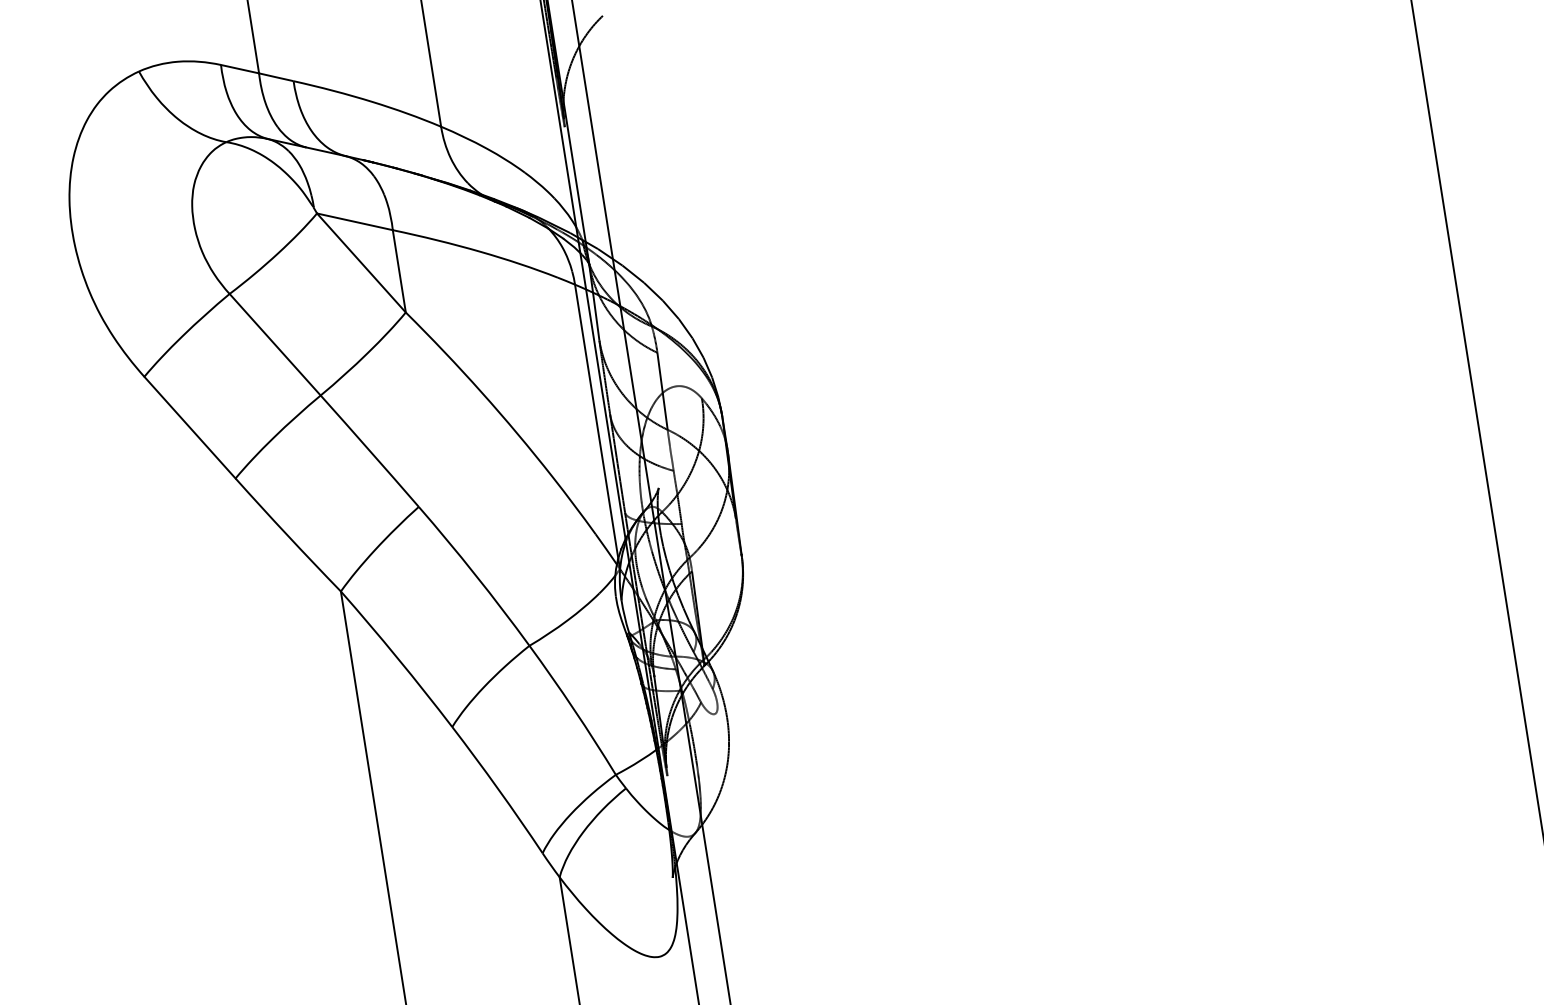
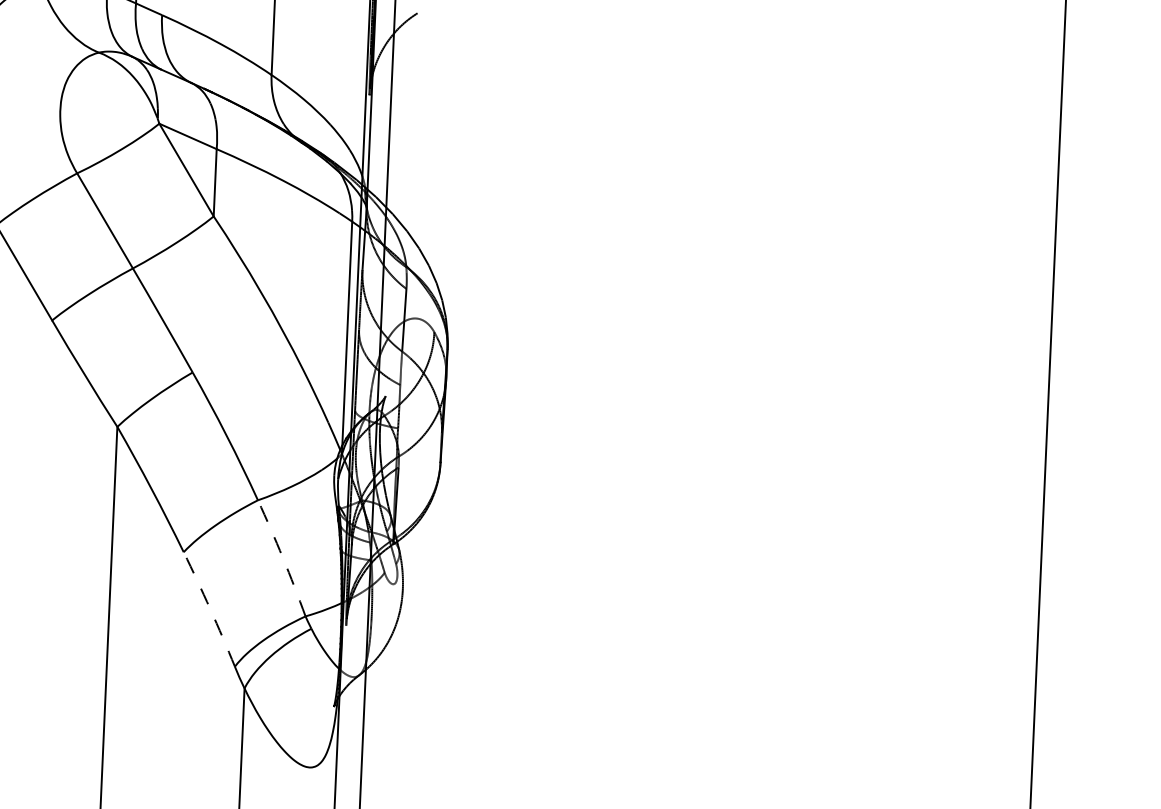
arc: (574, 709) -> (283, 557), solid -> dashed
arc: (498, 789) -> (210, 609), solid -> dashed

